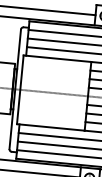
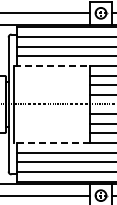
line: (57, 58) -> (52, 65), solid -> dashed
line: (50, 127) -> (51, 143), solid -> dashed

